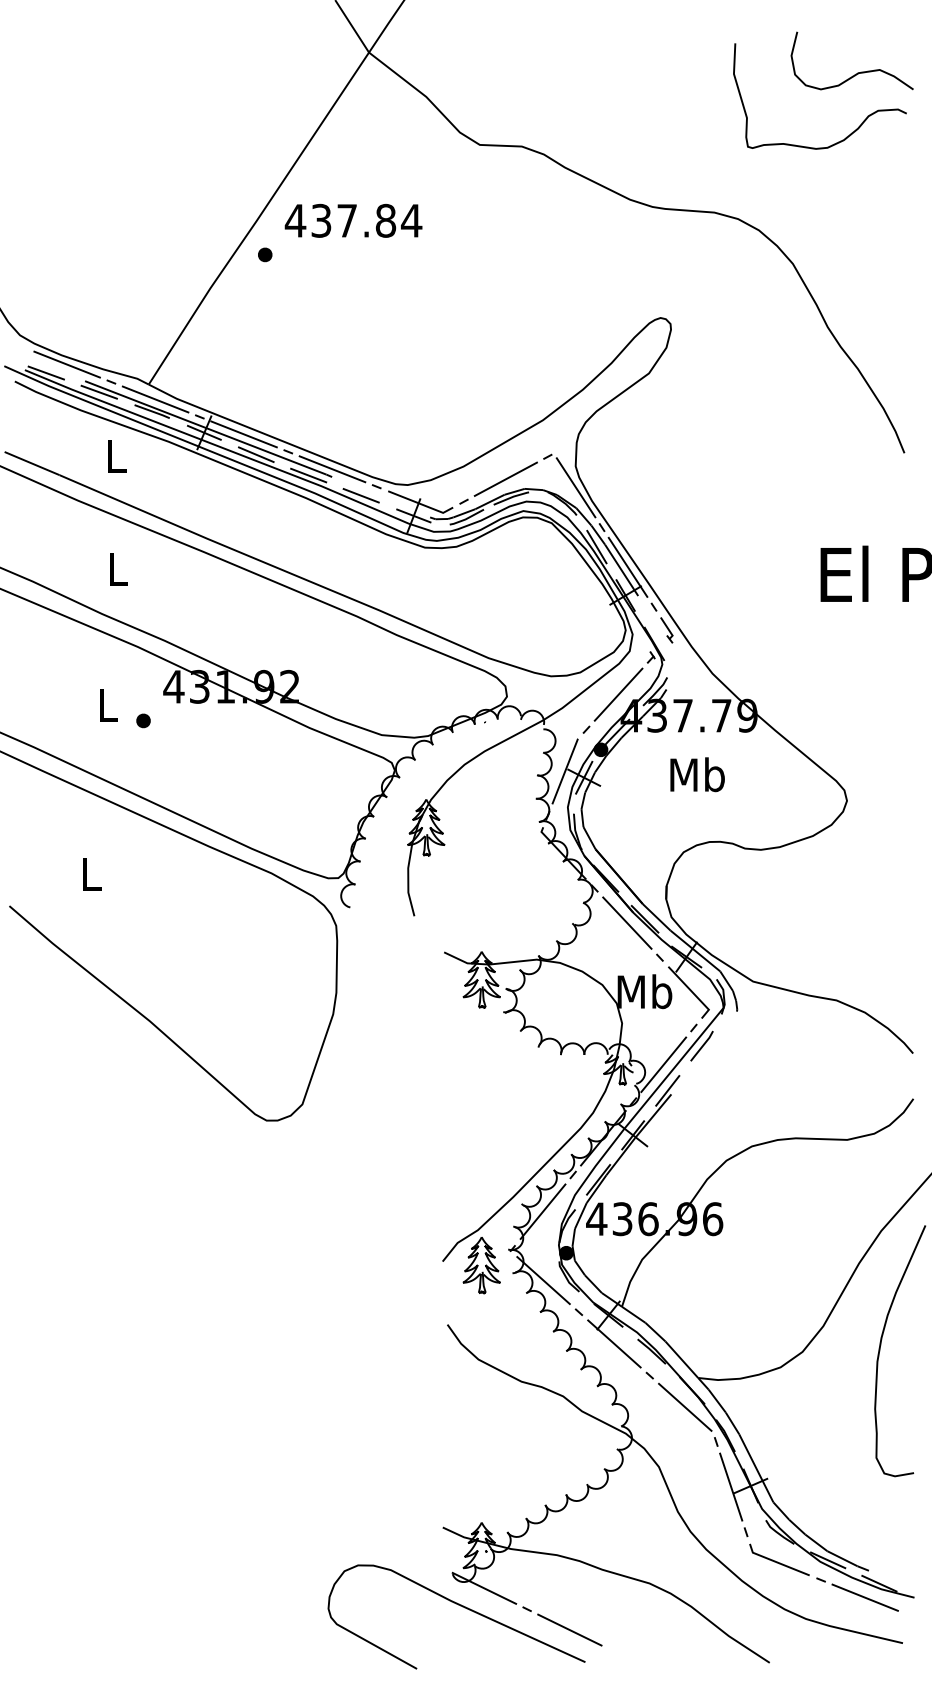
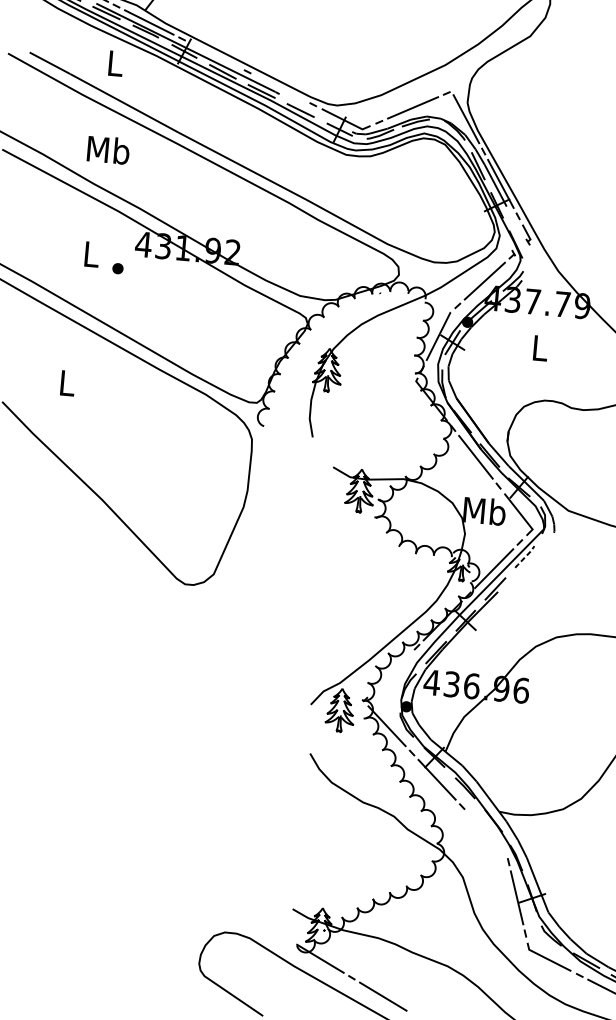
line: (243, 434) -> (214, 55), removed
line: (332, 469) -> (280, 88), removed
text: (117, 568) -> (108, 149), L -> Mb
text: (697, 774) -> (540, 347), Mb -> L
line: (702, 1046) -> (525, 557), solid -> dashed
line: (542, 1211) -> (390, 673), removed
line: (685, 1406) -> (487, 832), removed

